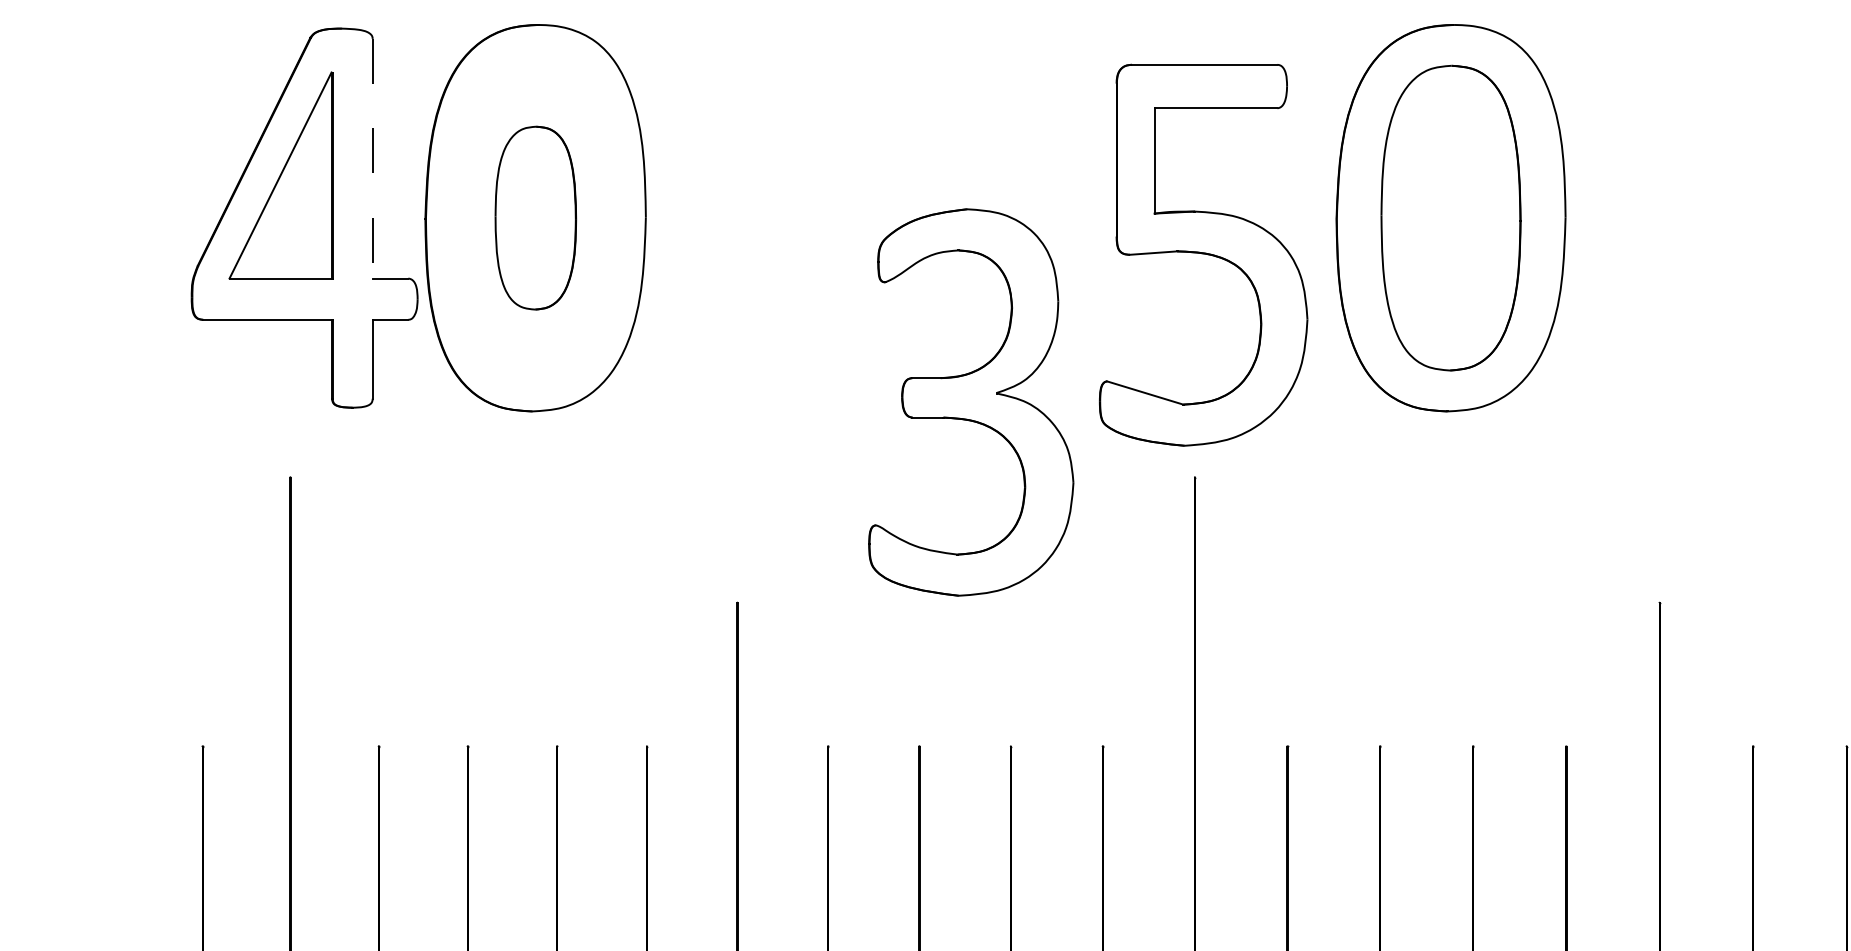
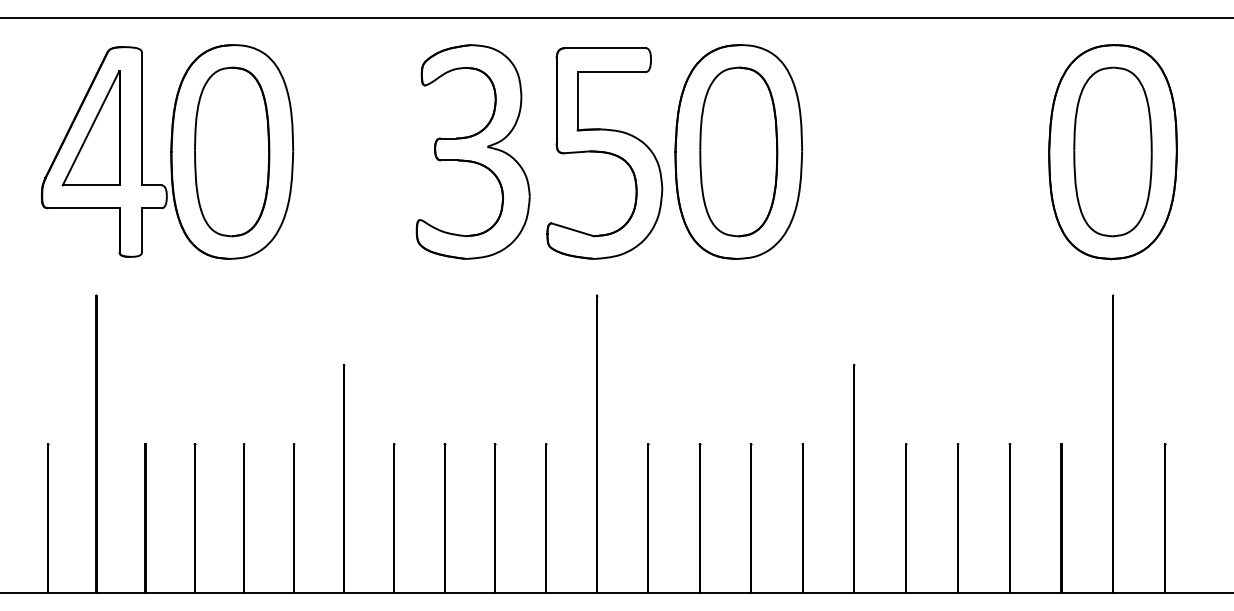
line: (373, 159) -> (142, 119), dashed -> solid
part: (536, 217) -> (232, 151), size x1.67
part: (1202, 255) -> (604, 153), moved
part: (969, 401) -> (472, 151), moved

